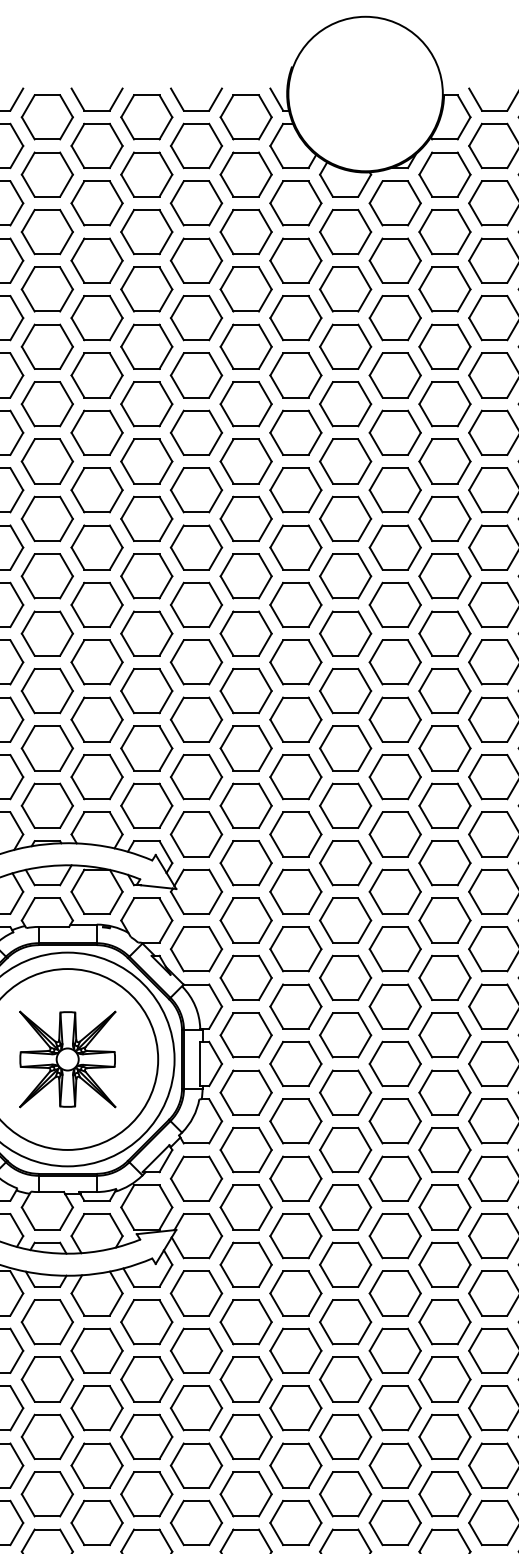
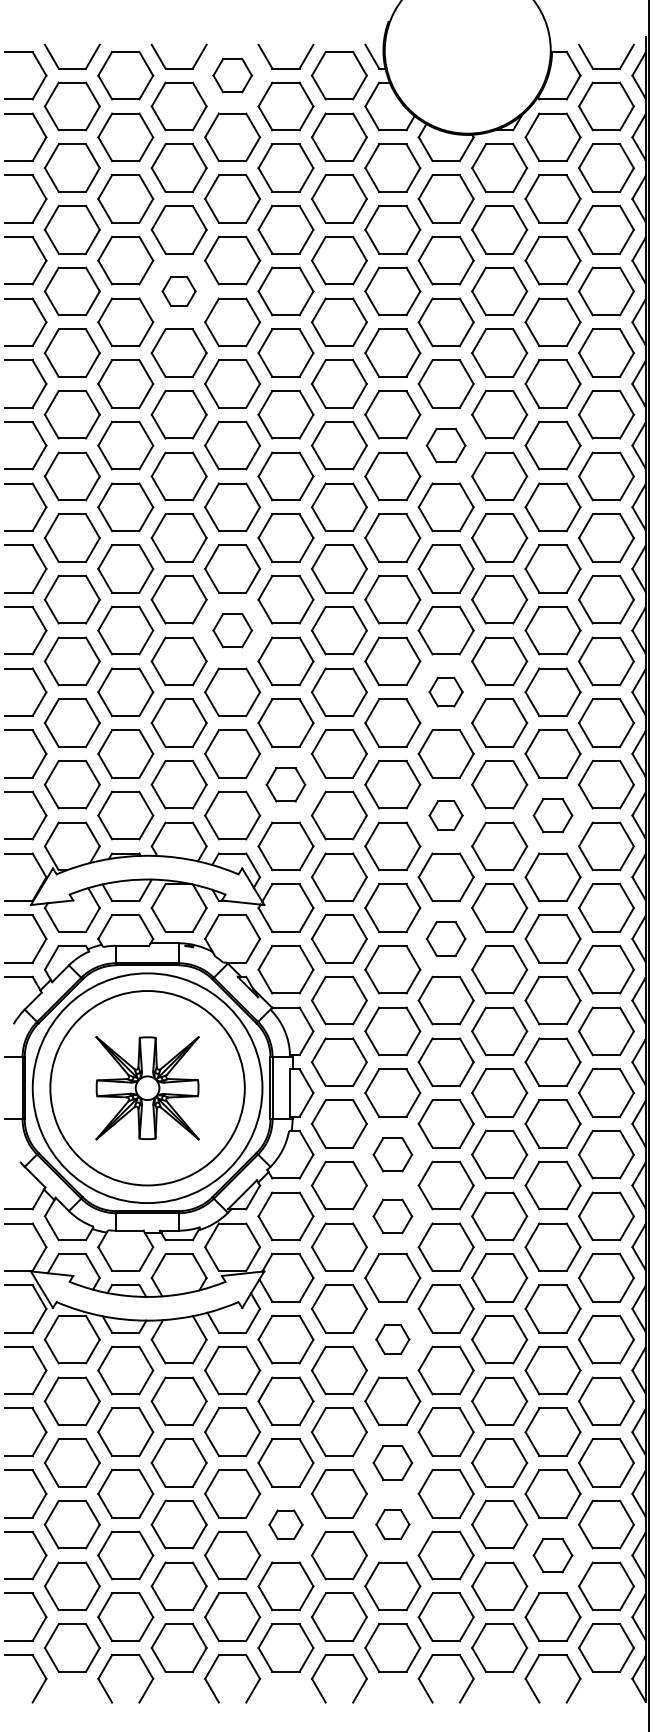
part: (146, 117) -> (232, 75), size x0.7
part: (96, 318) -> (178, 291), size x0.6
part: (344, 461) -> (445, 445), size x0.7
part: (146, 633) -> (232, 630), size x0.7
part: (344, 690) -> (445, 691), size x0.6
part: (196, 776) -> (285, 784), size x0.7
part: (344, 805) -> (445, 815), size x0.6
part: (444, 805) -> (552, 815), size x0.7
part: (344, 920) -> (445, 938), size x0.7
part: (295, 1121) -> (392, 1154), size x0.7
part: (295, 1178) -> (392, 1216), size x0.7
part: (295, 1293) -> (392, 1339), size x0.6
part: (295, 1407) -> (392, 1462), size x0.7
part: (196, 1465) -> (285, 1524), size x0.6
part: (295, 1465) -> (392, 1524), size x0.6
part: (444, 1494) -> (552, 1555), size x0.7

